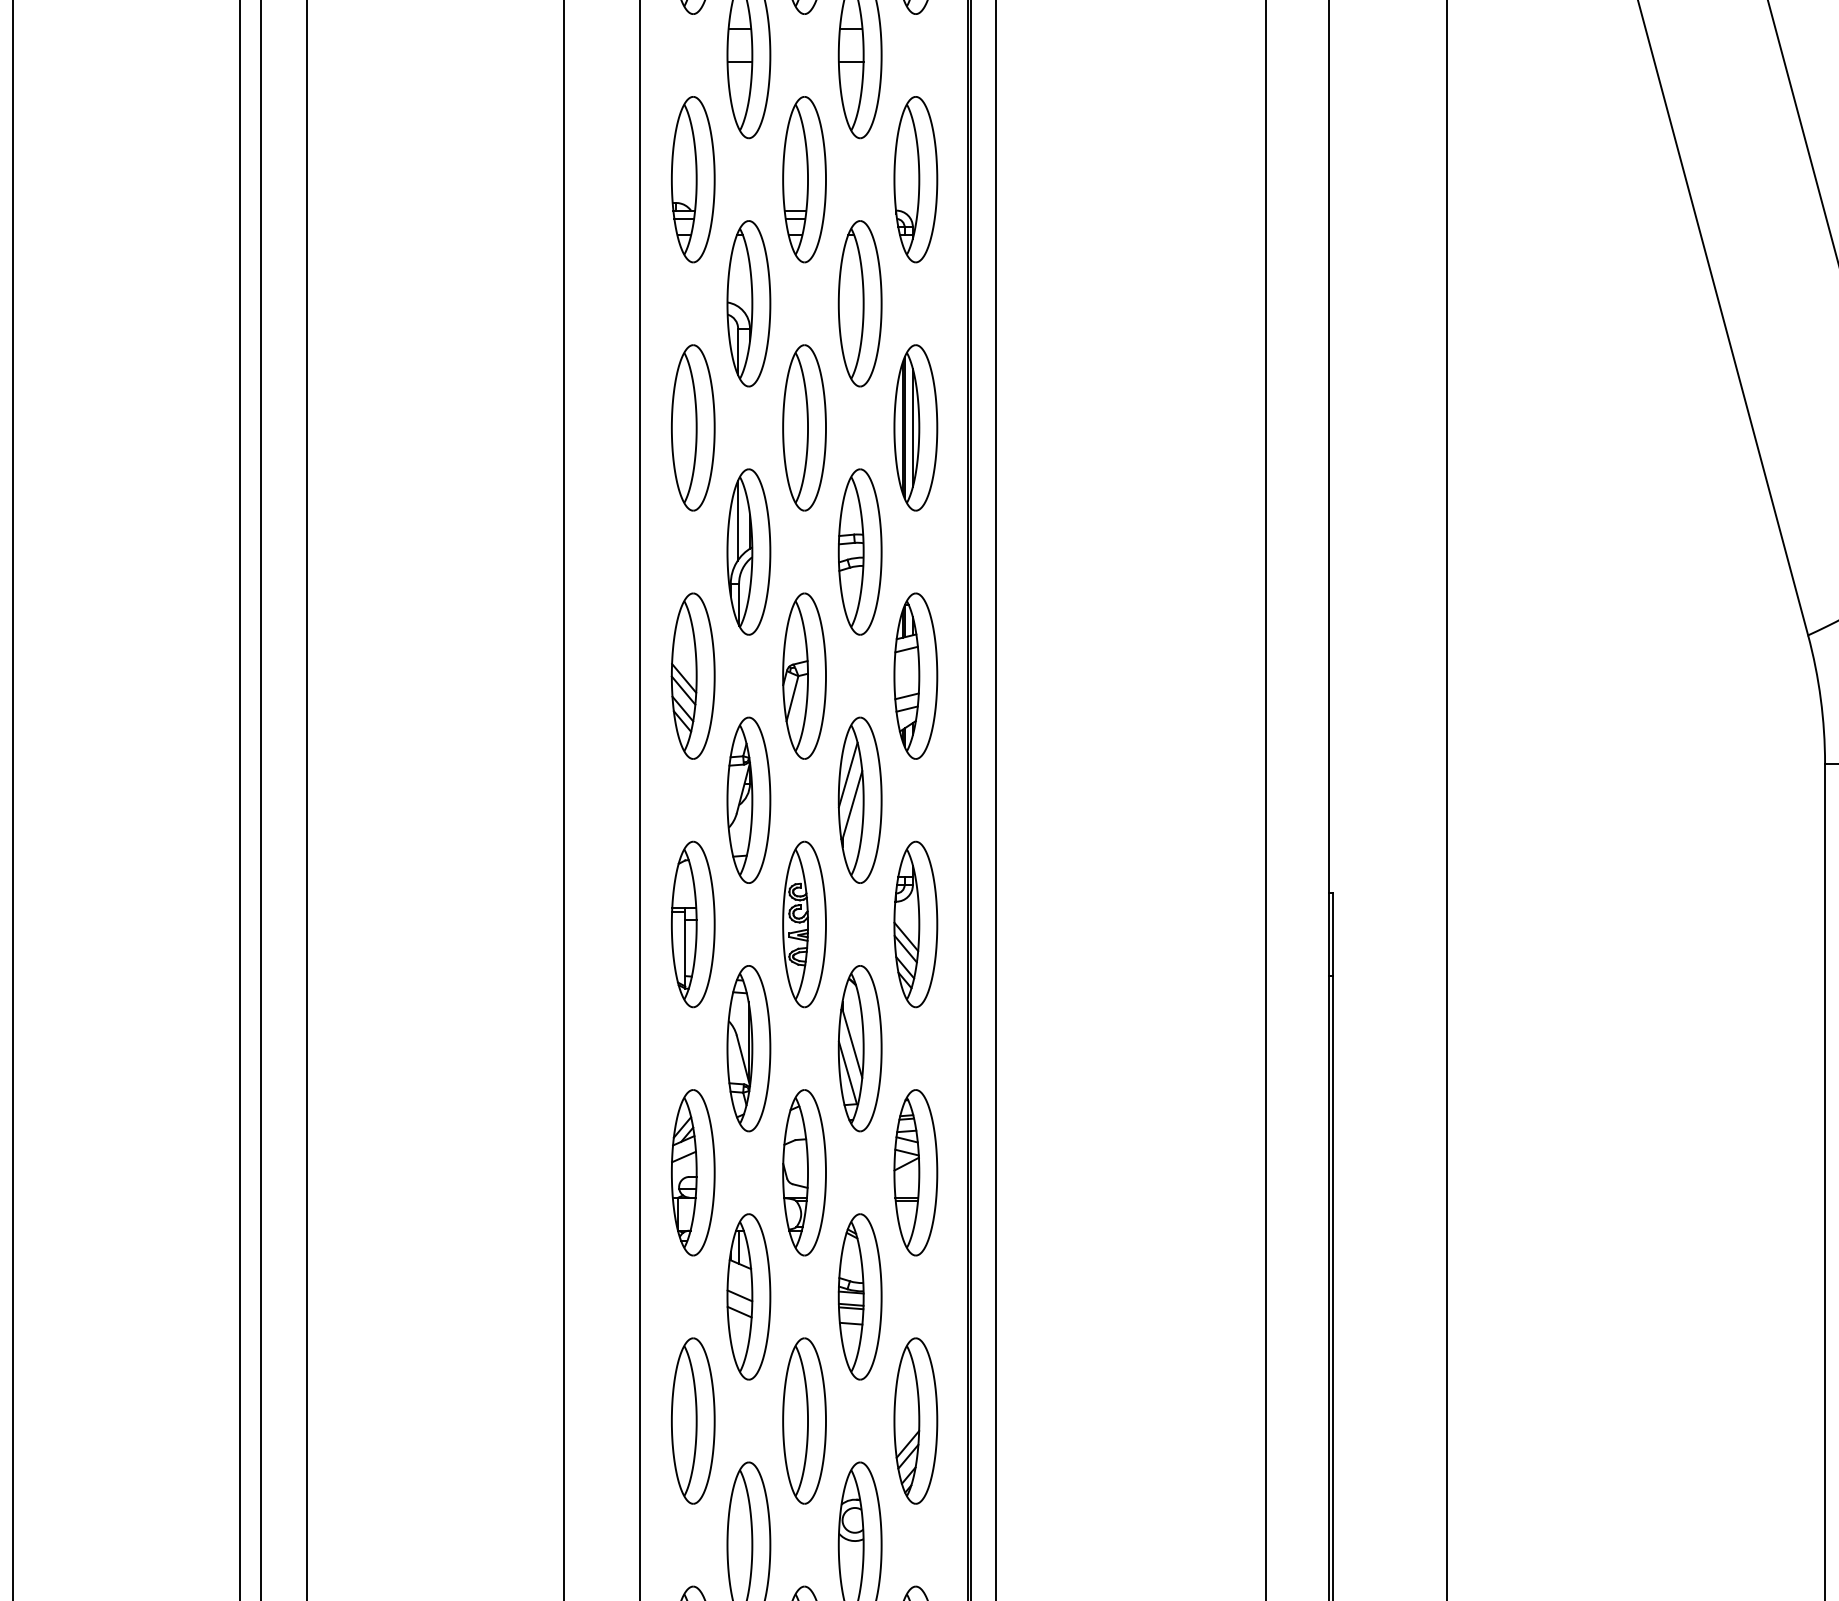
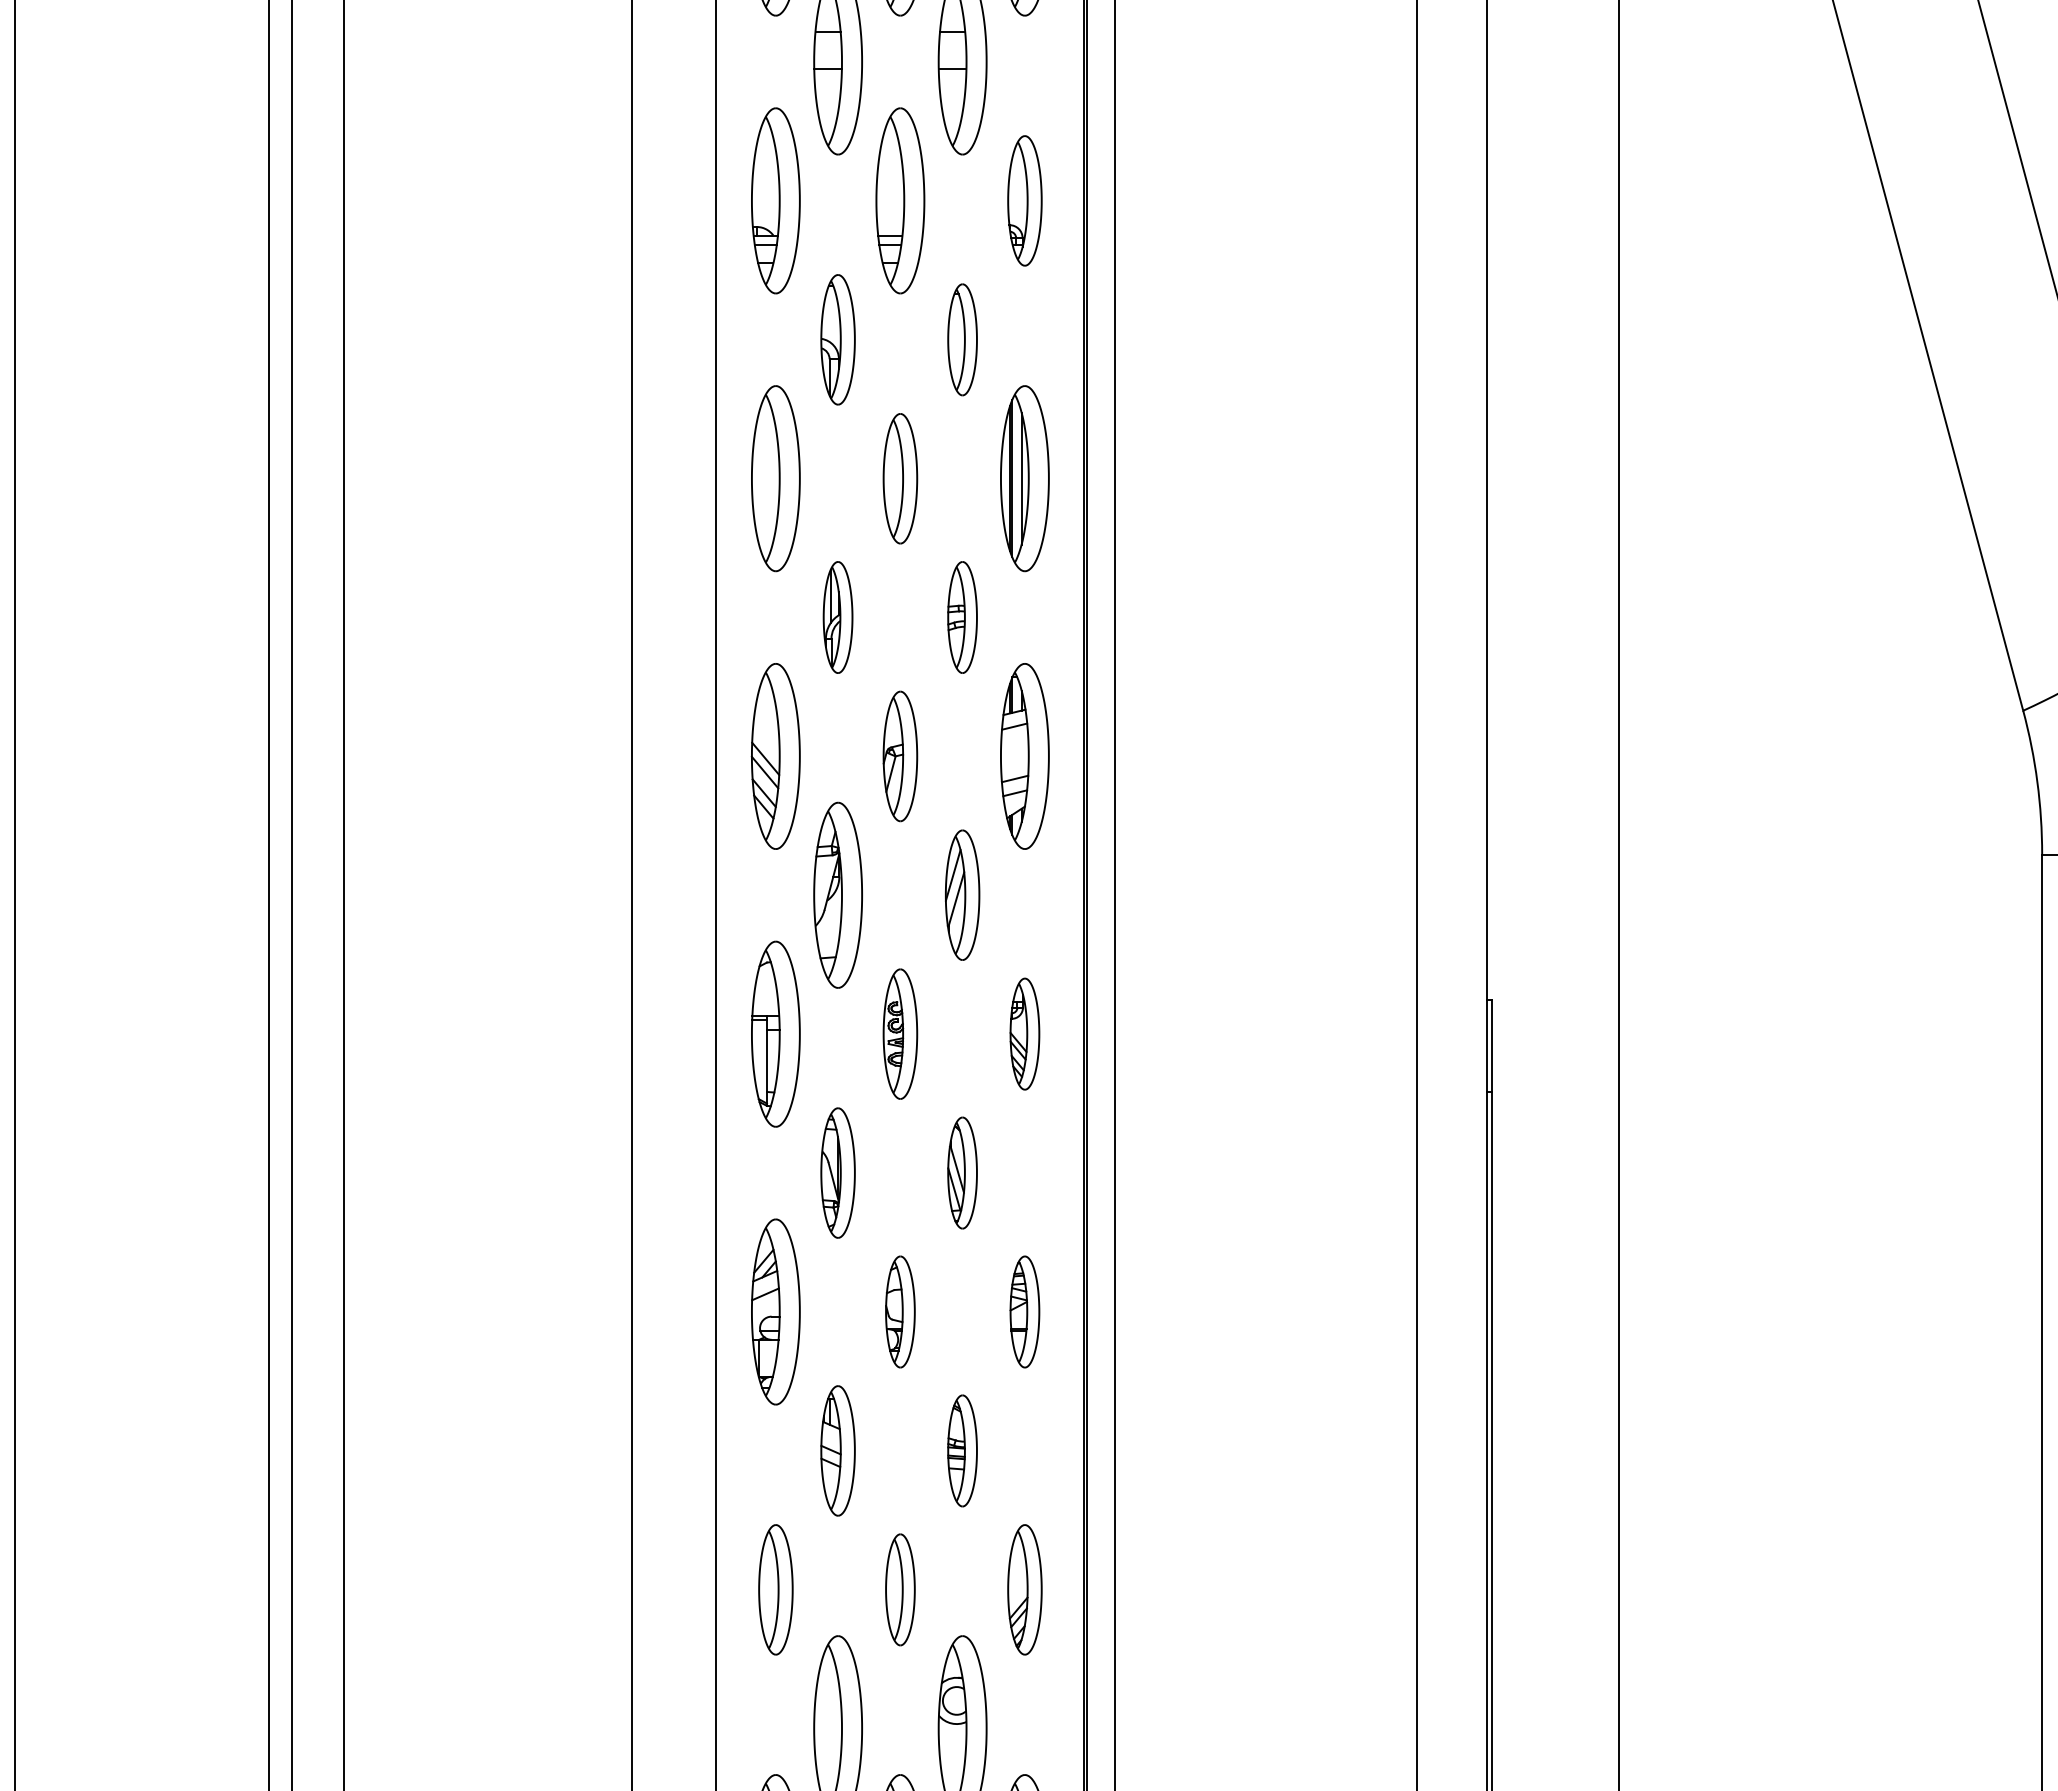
part: (915, 179) -> (1024, 200), size x0.7
part: (748, 303) -> (837, 339), size x0.7
part: (860, 303) -> (962, 339), size x0.6
part: (804, 427) -> (900, 478), size x0.7
part: (748, 552) -> (837, 617), size x0.6
part: (860, 552) -> (962, 617), size x0.6
part: (804, 676) -> (900, 756), size x0.7
part: (860, 799) -> (962, 894), size x0.7
part: (804, 923) -> (900, 1033), size x0.7
part: (915, 923) -> (1024, 1033), size x0.6
part: (748, 1048) -> (837, 1172), size x0.7
part: (860, 1048) -> (962, 1172), size x0.6
part: (804, 1172) -> (900, 1311), size x0.6
part: (915, 1172) -> (1024, 1311), size x0.6
part: (748, 1296) -> (837, 1450), size x0.7
part: (860, 1296) -> (962, 1450), size x0.6
part: (692, 1420) -> (775, 1589), size x0.7
part: (804, 1420) -> (900, 1589), size x0.6
part: (915, 1420) -> (1024, 1589), size x0.7

